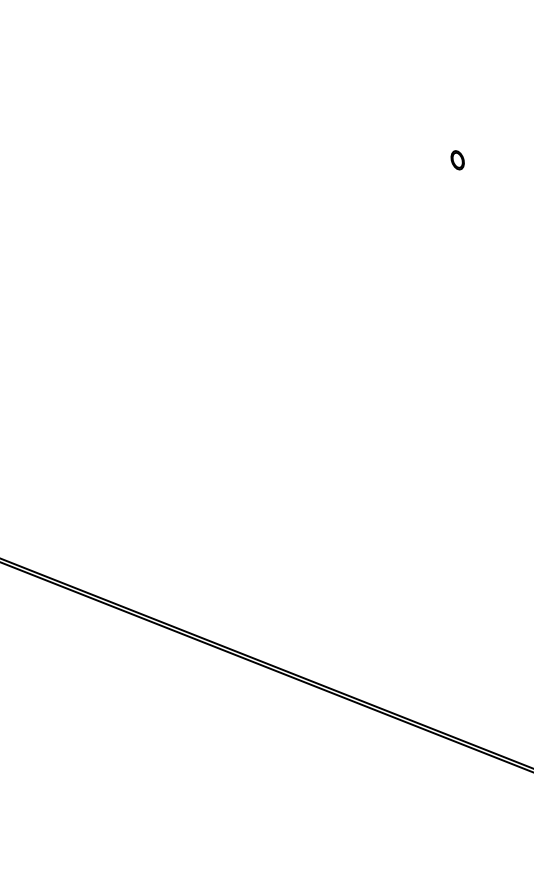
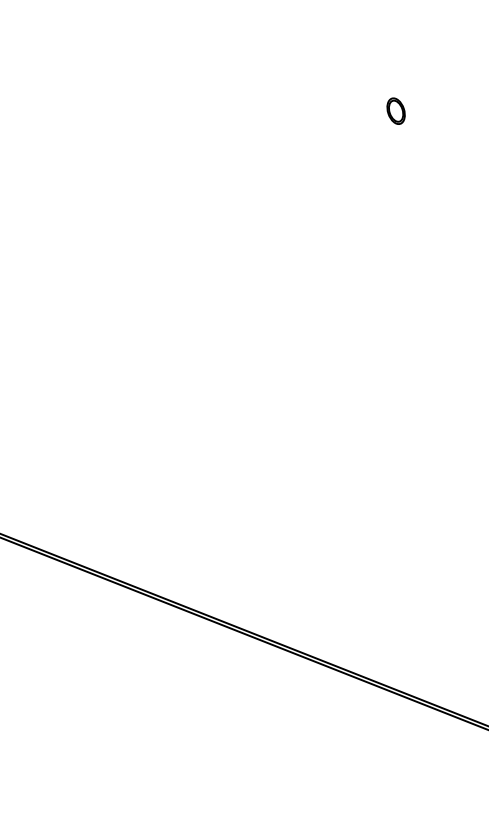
part: (457, 160) -> (395, 111), size x1.4

